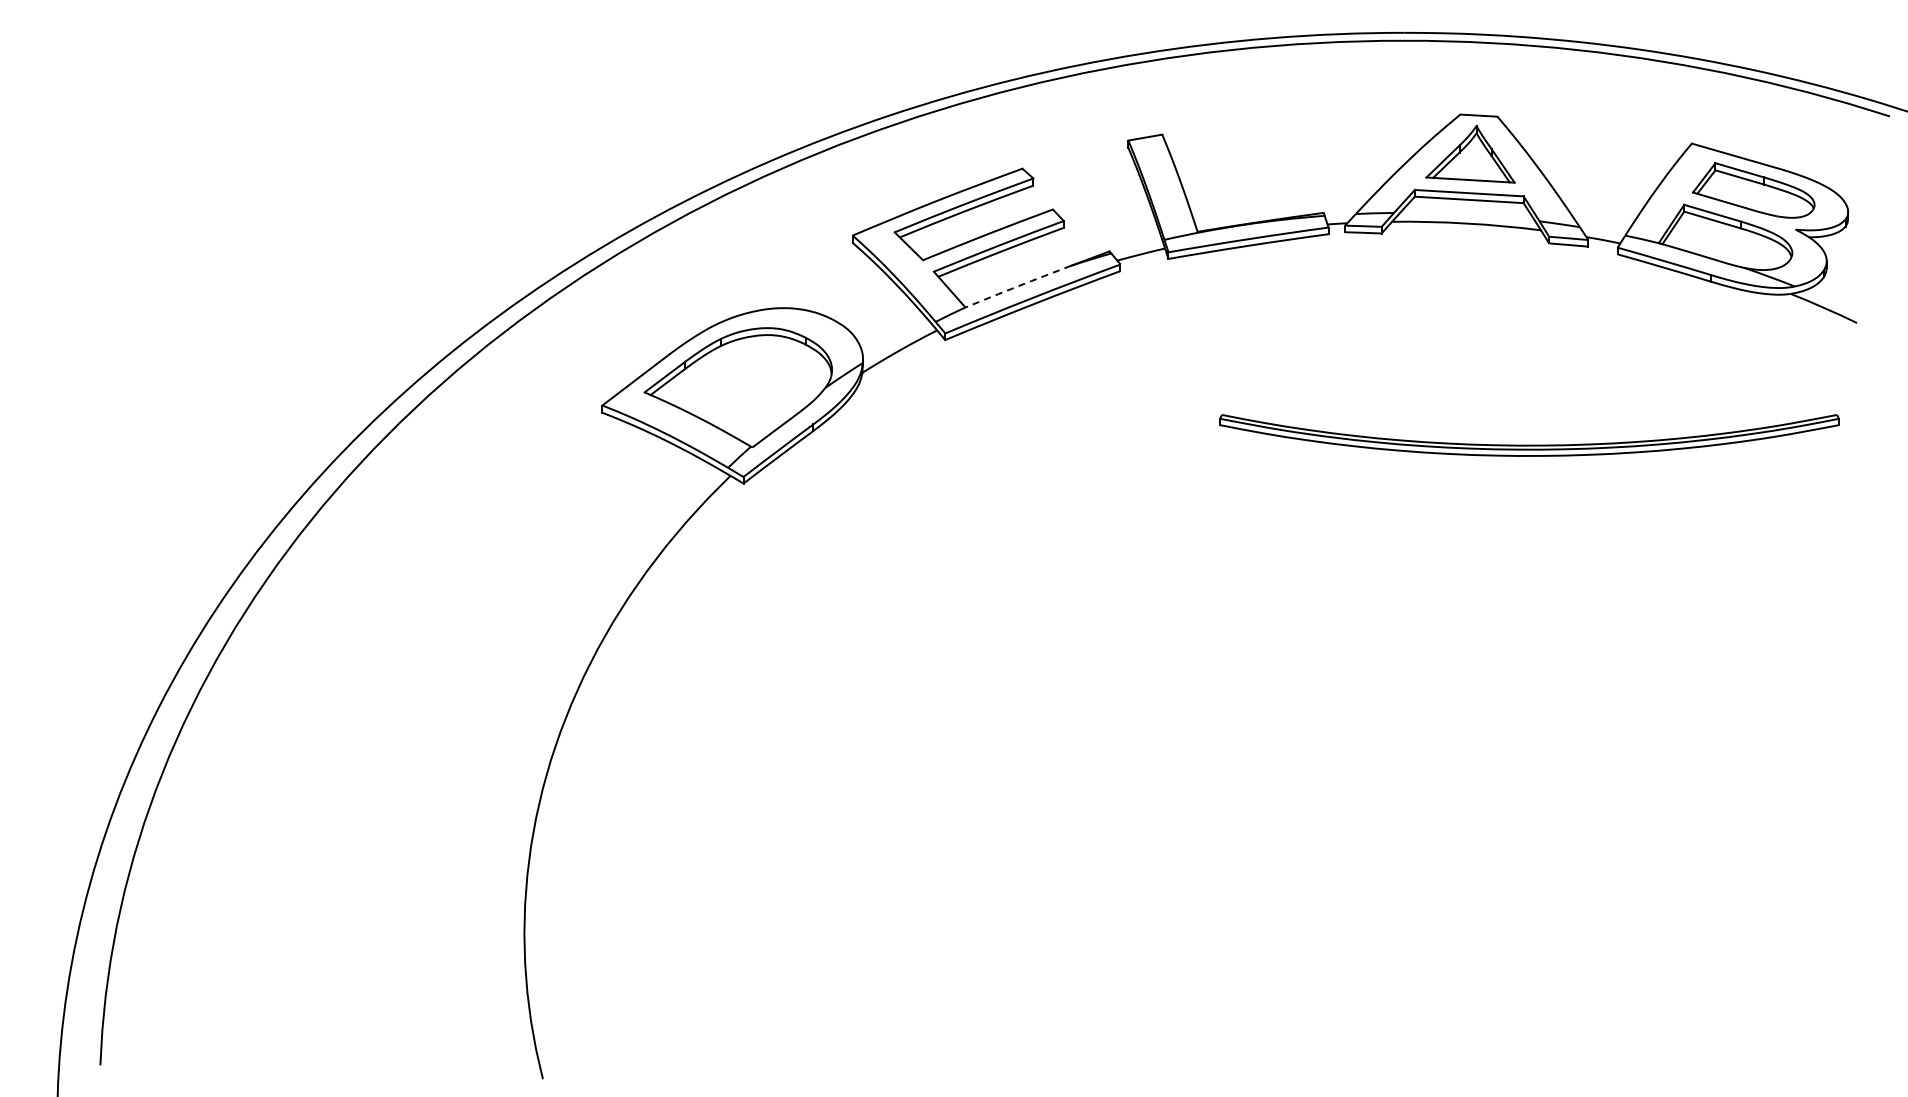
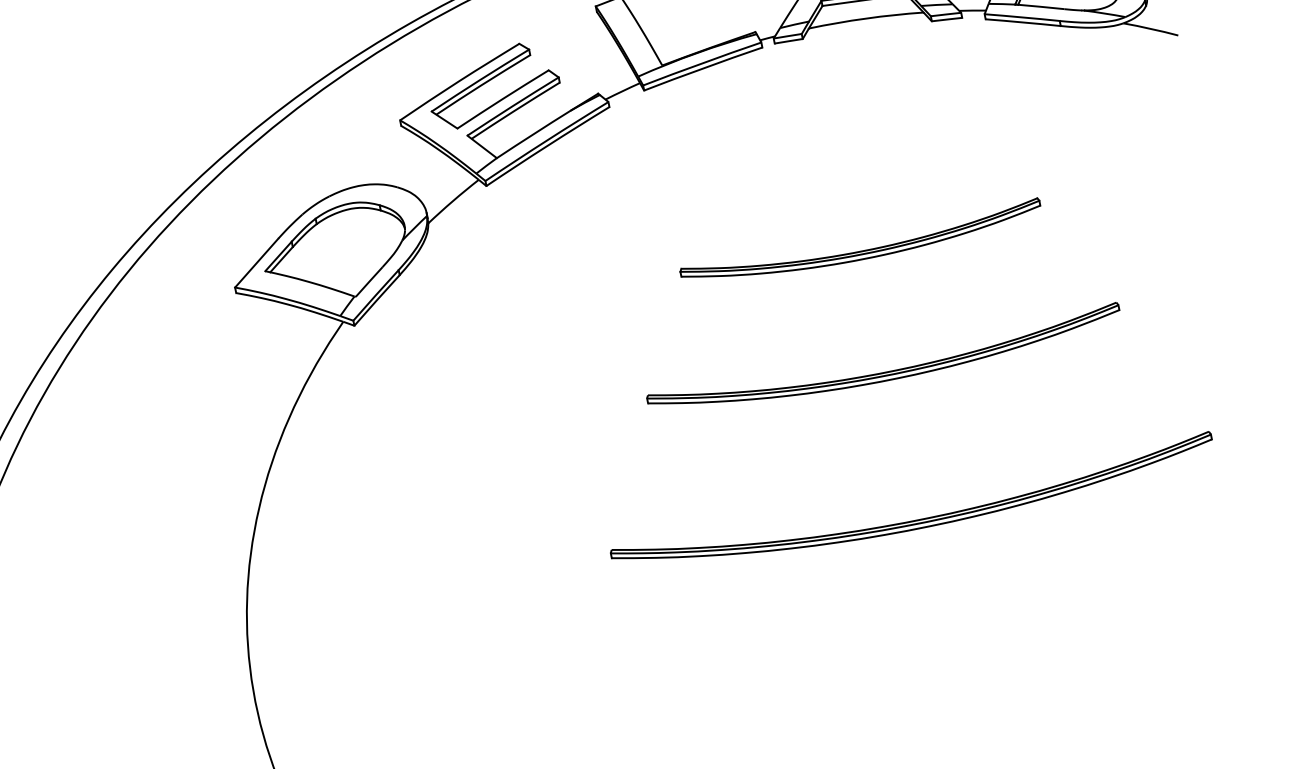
arc: (1018, 286) -> (534, 134), dashed -> solid
part: (1529, 444) -> (886, 371), moved
part: (1404, 509) -> (861, 245), added
part: (1404, 869) -> (916, 520), added

